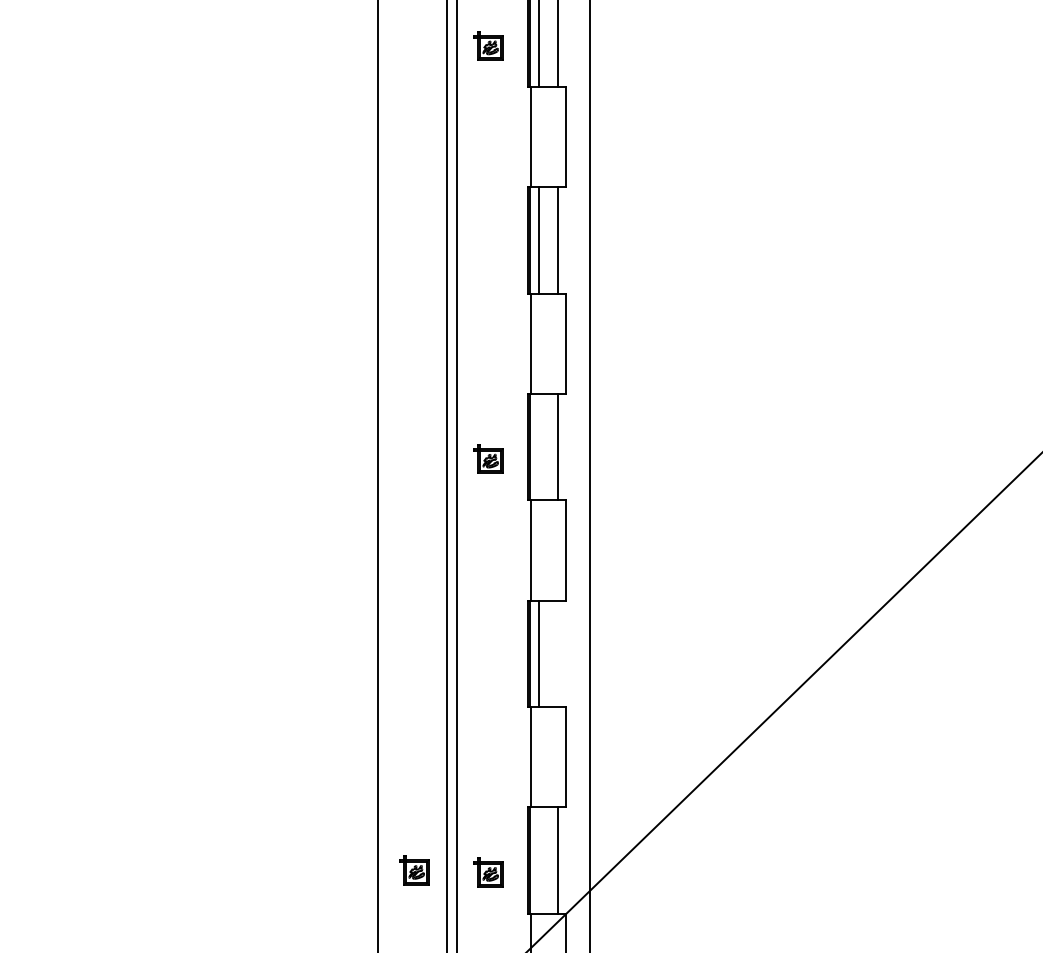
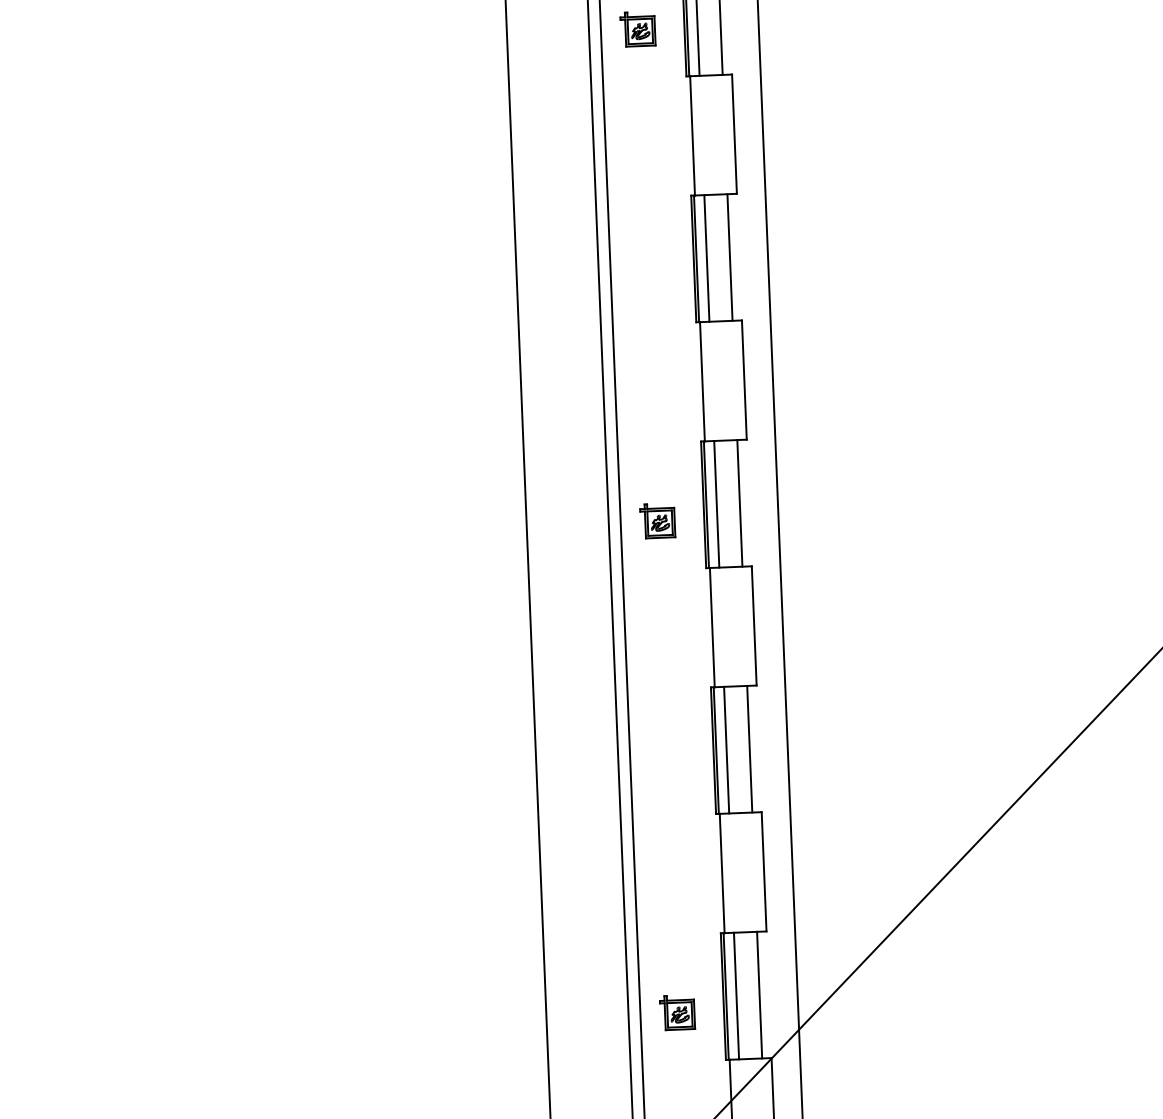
line: (538, 447) -> (716, 504), added
line: (558, 653) -> (750, 748), added
line: (538, 860) -> (736, 996), added
part: (414, 870) -> (589, 1013), removed

